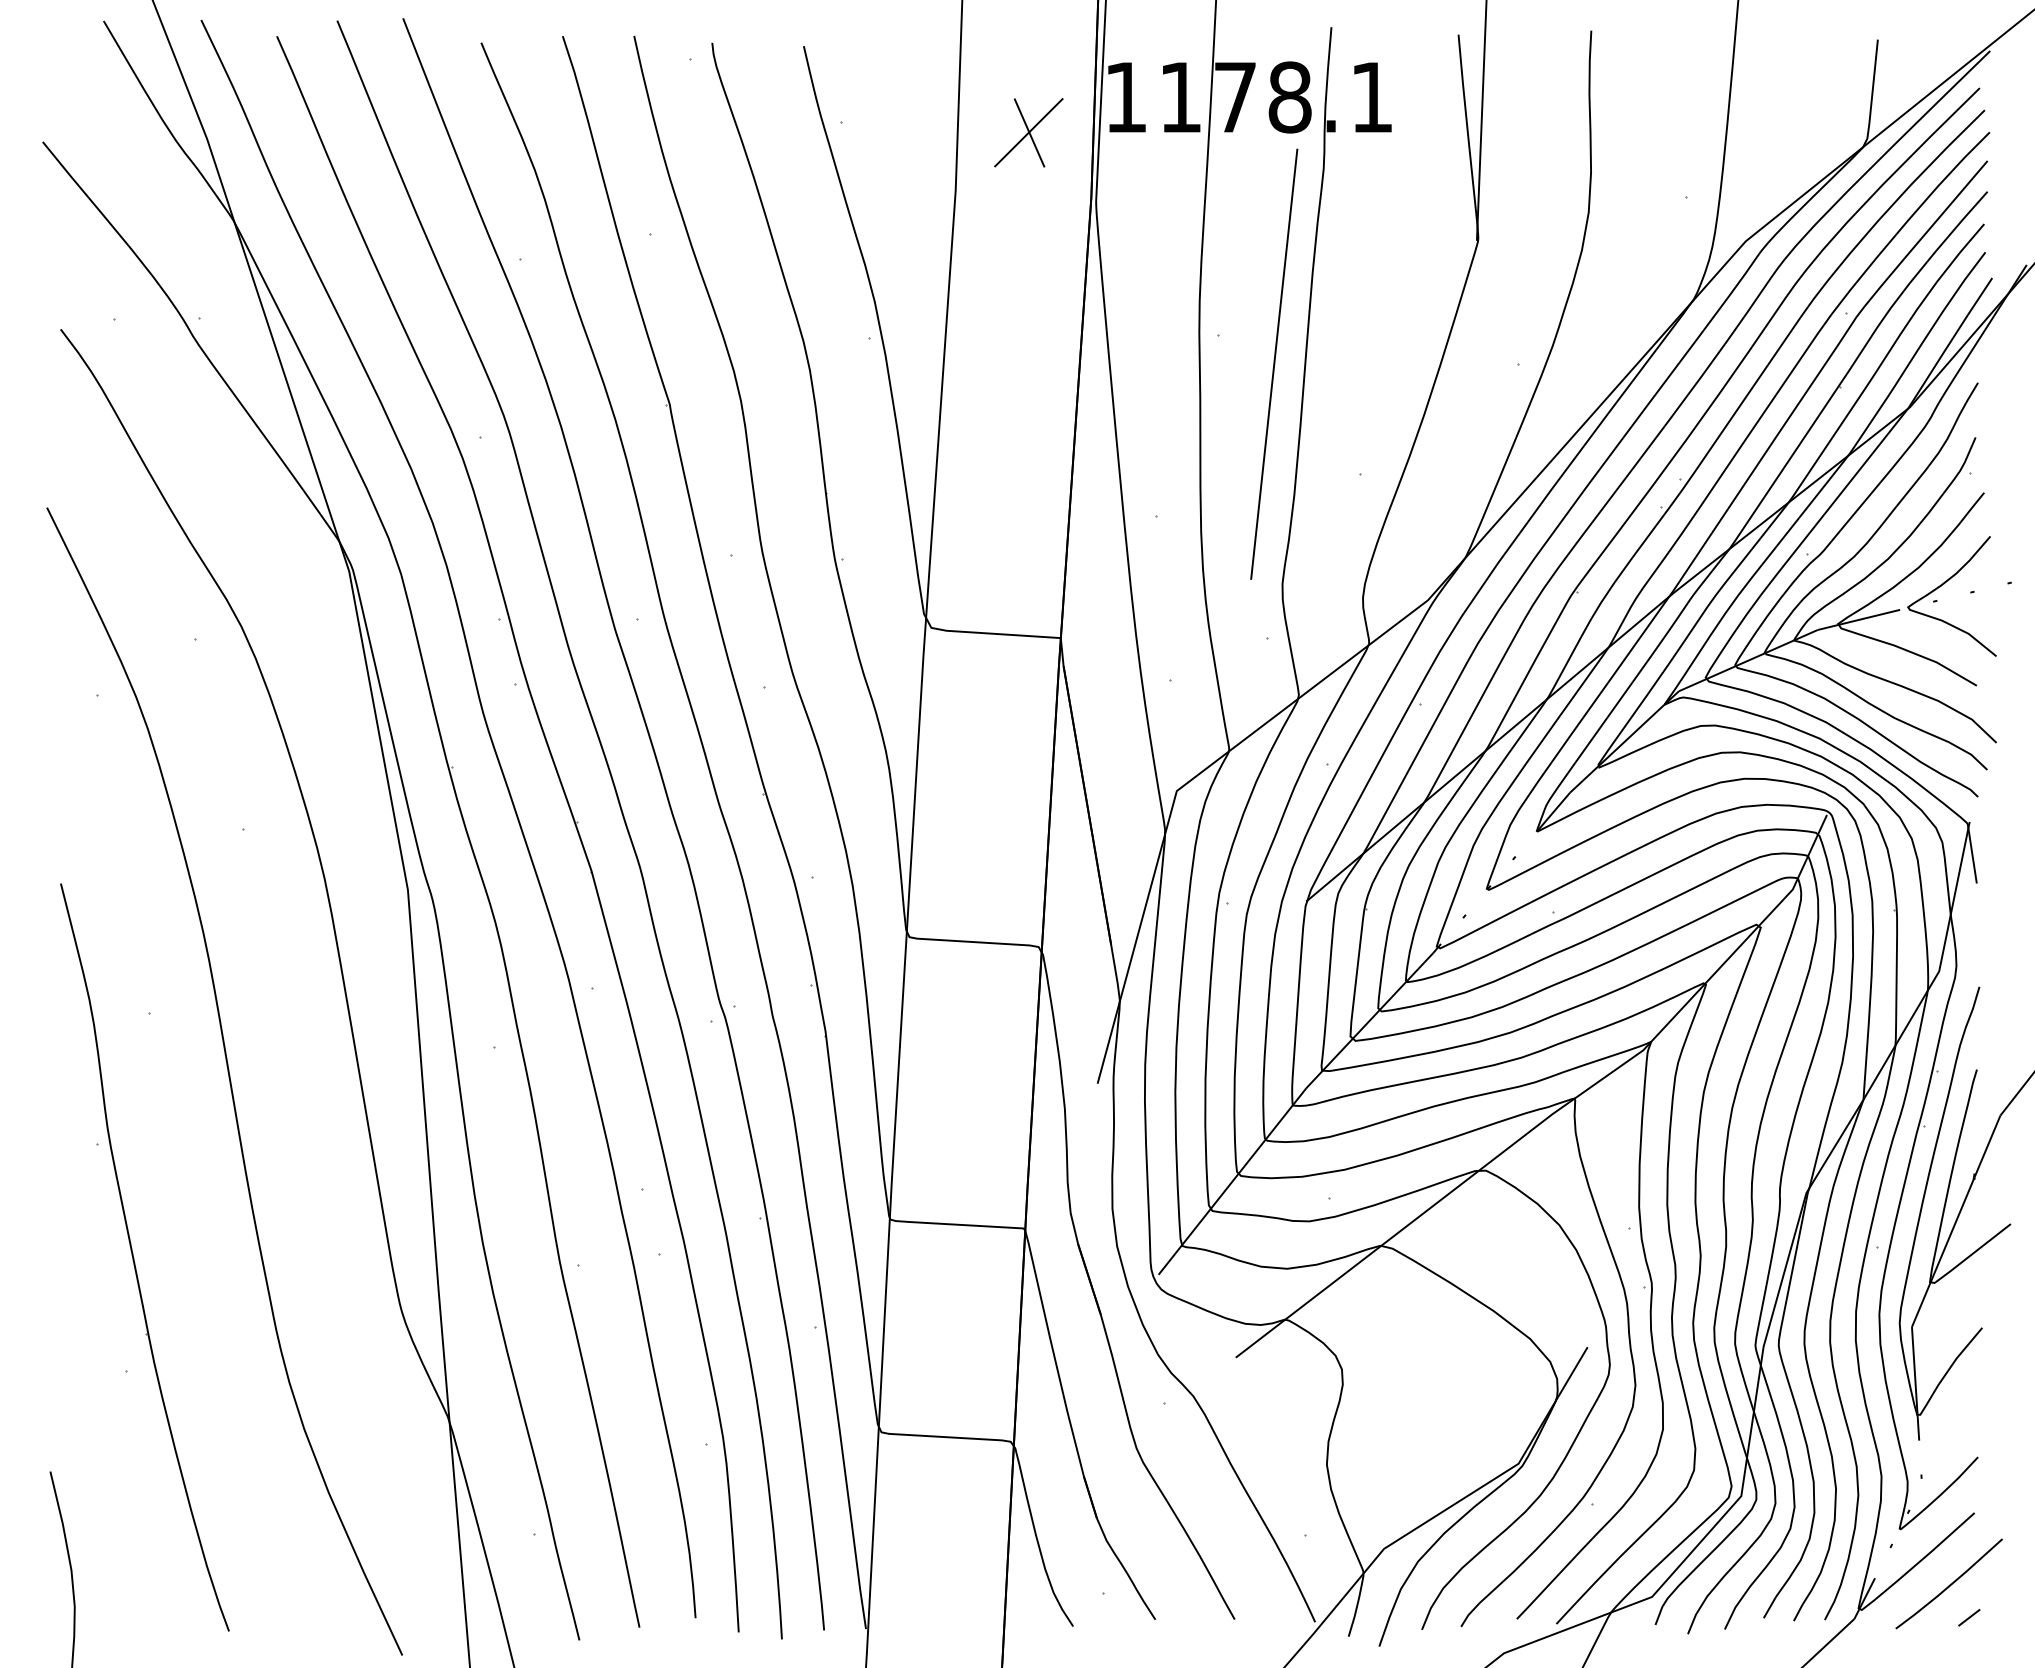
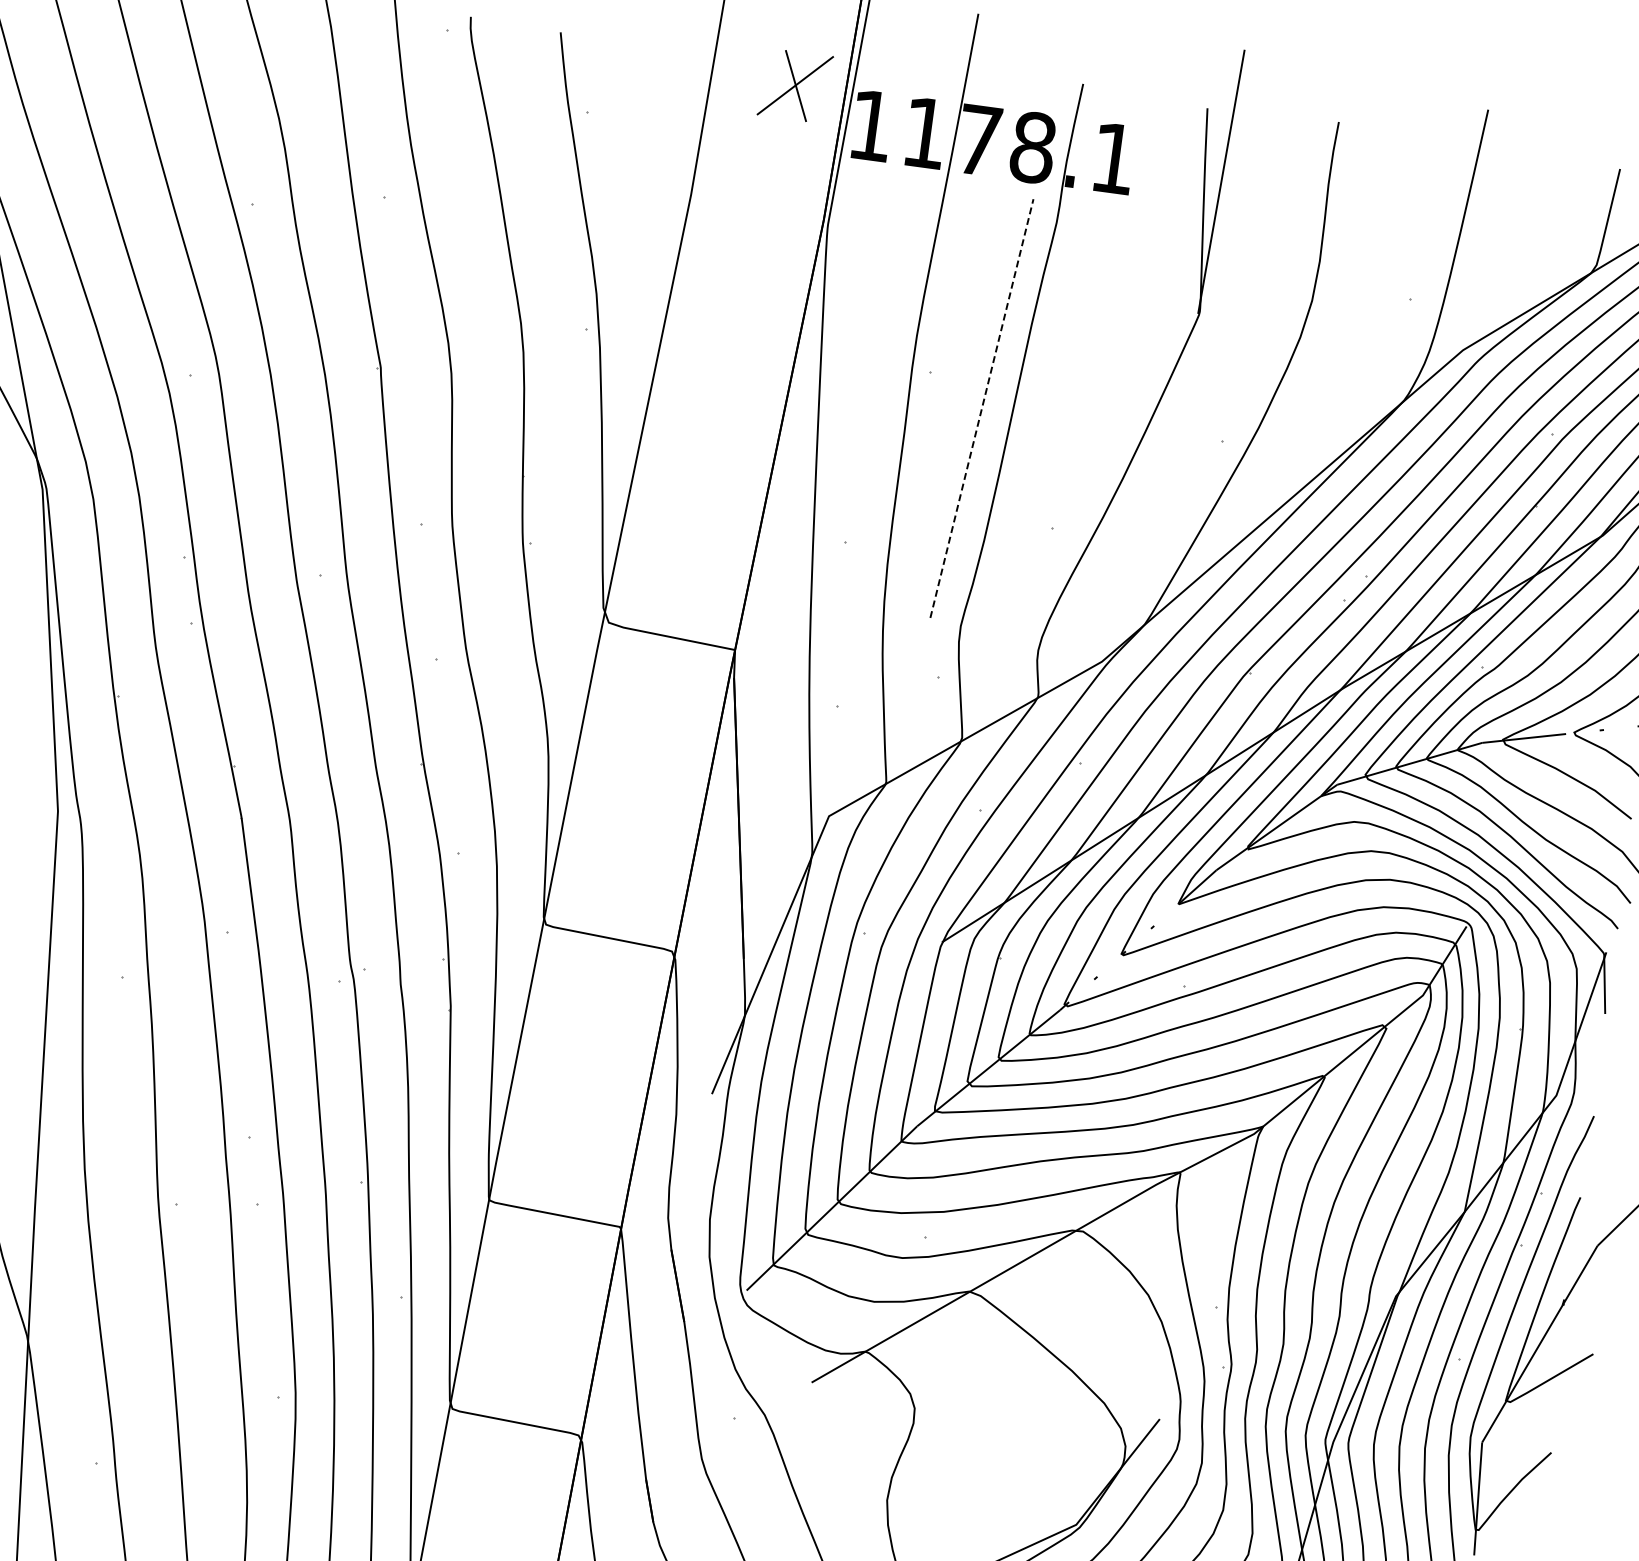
part: (1028, 132) -> (795, 85), moved
line: (1274, 364) -> (982, 408), solid -> dashed

